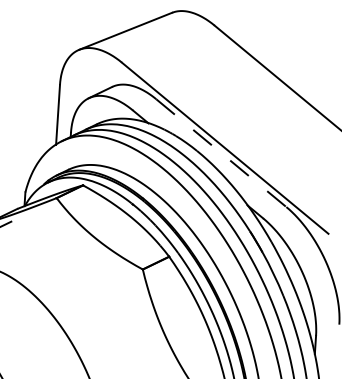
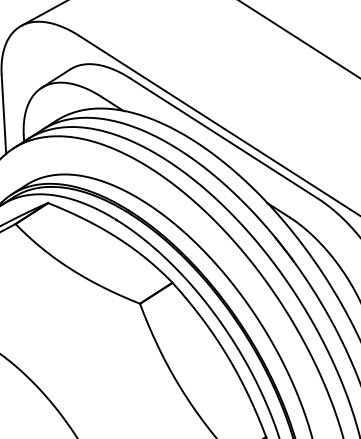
line: (221, 153) -> (224, 138), dashed -> solid

